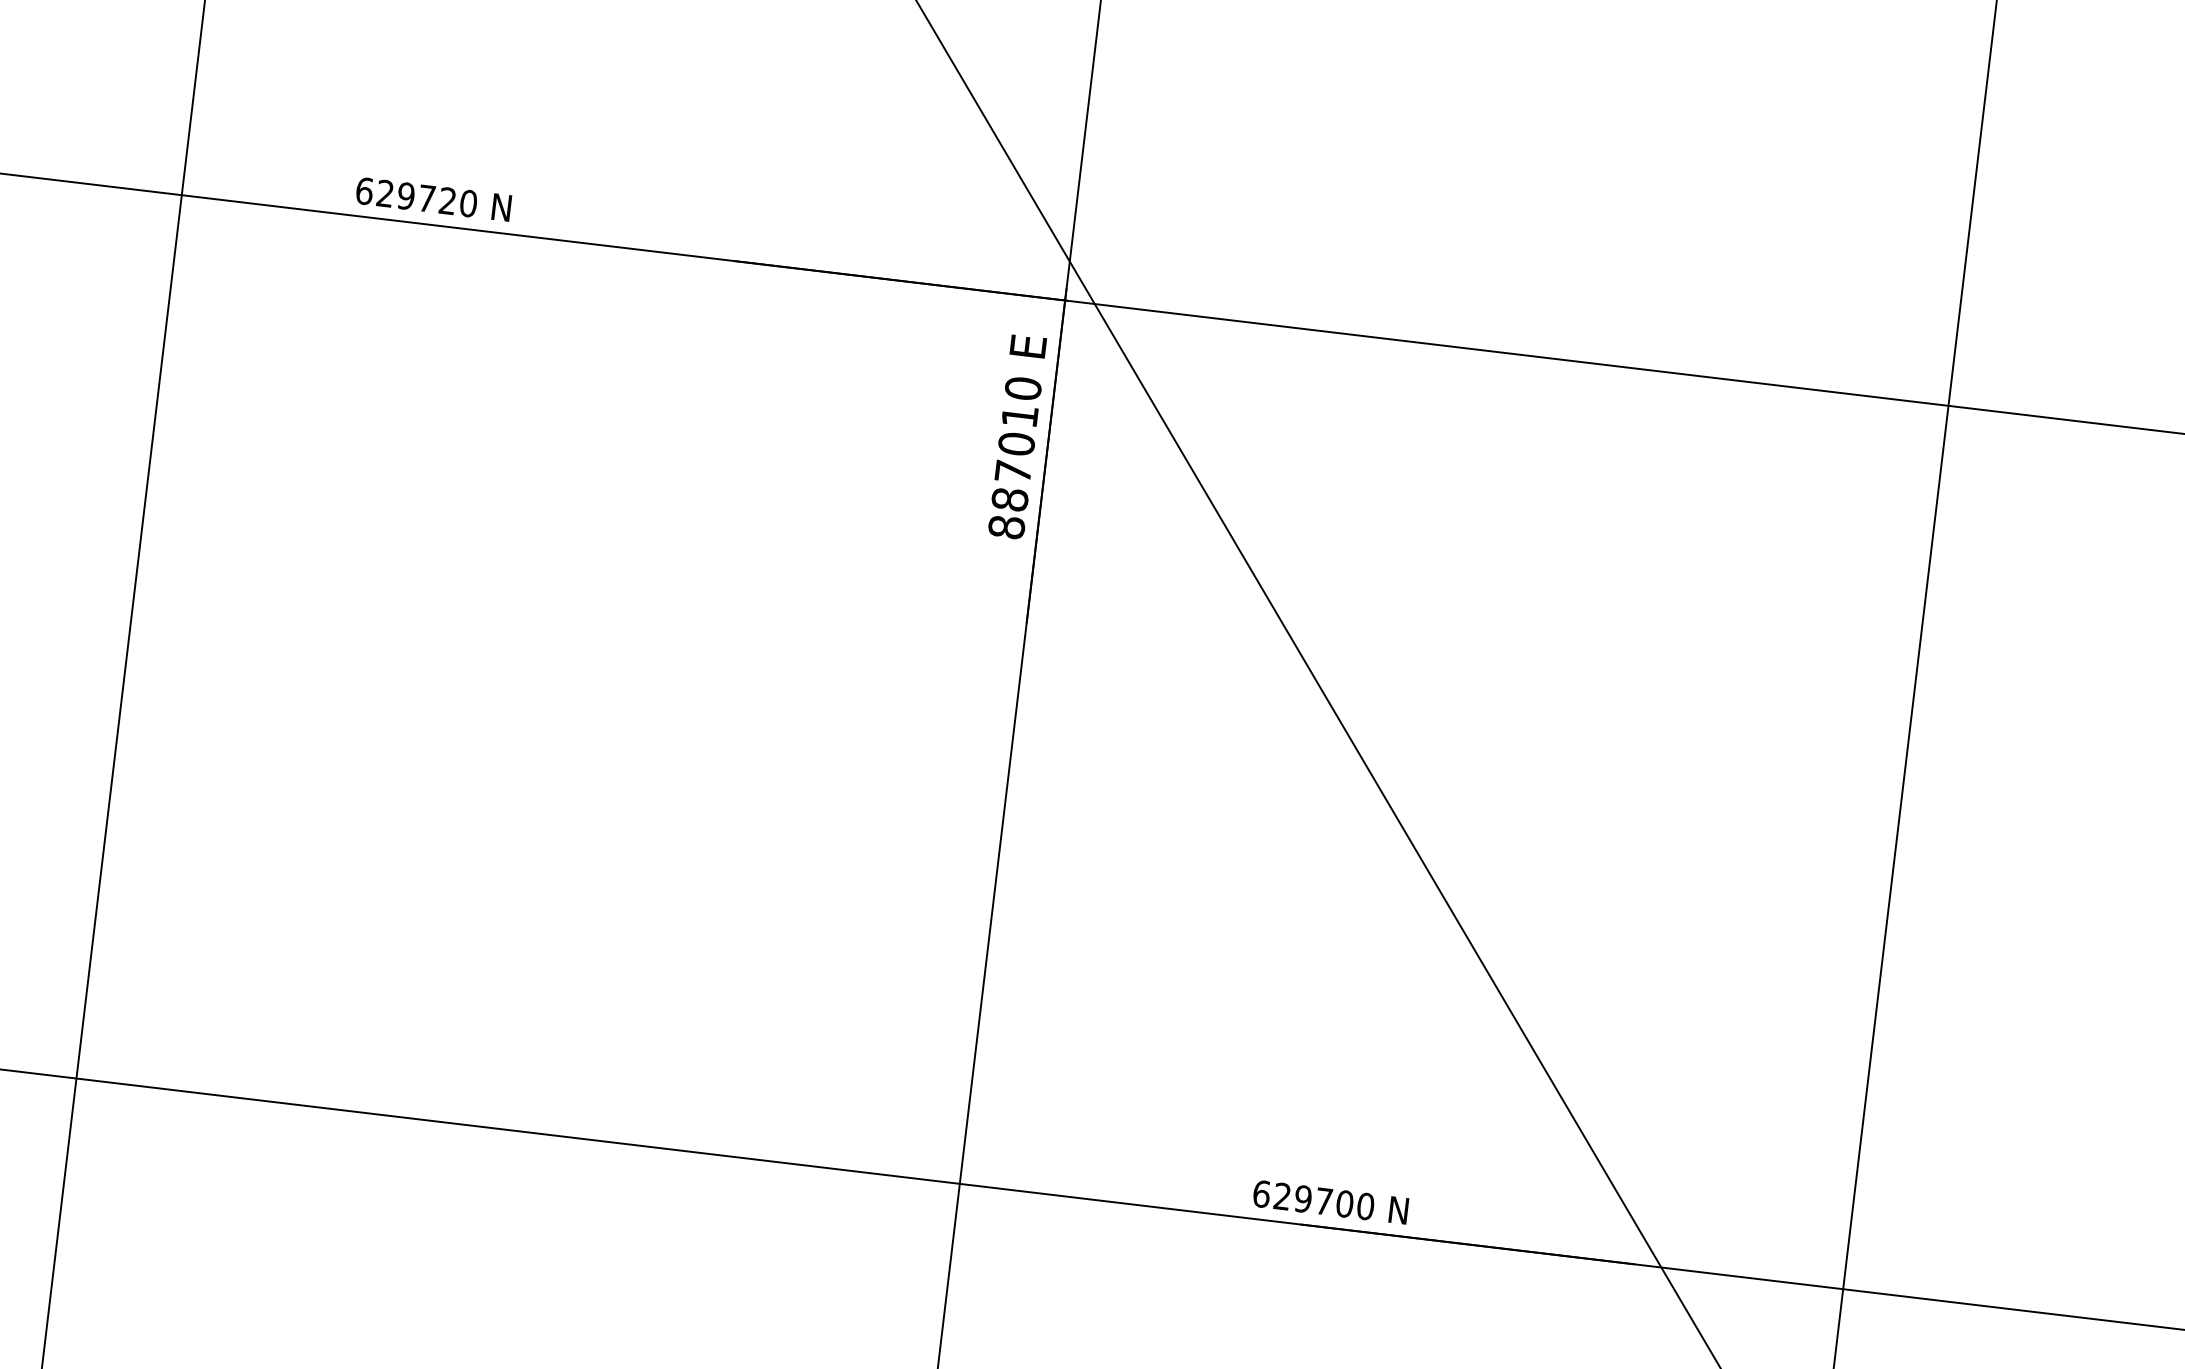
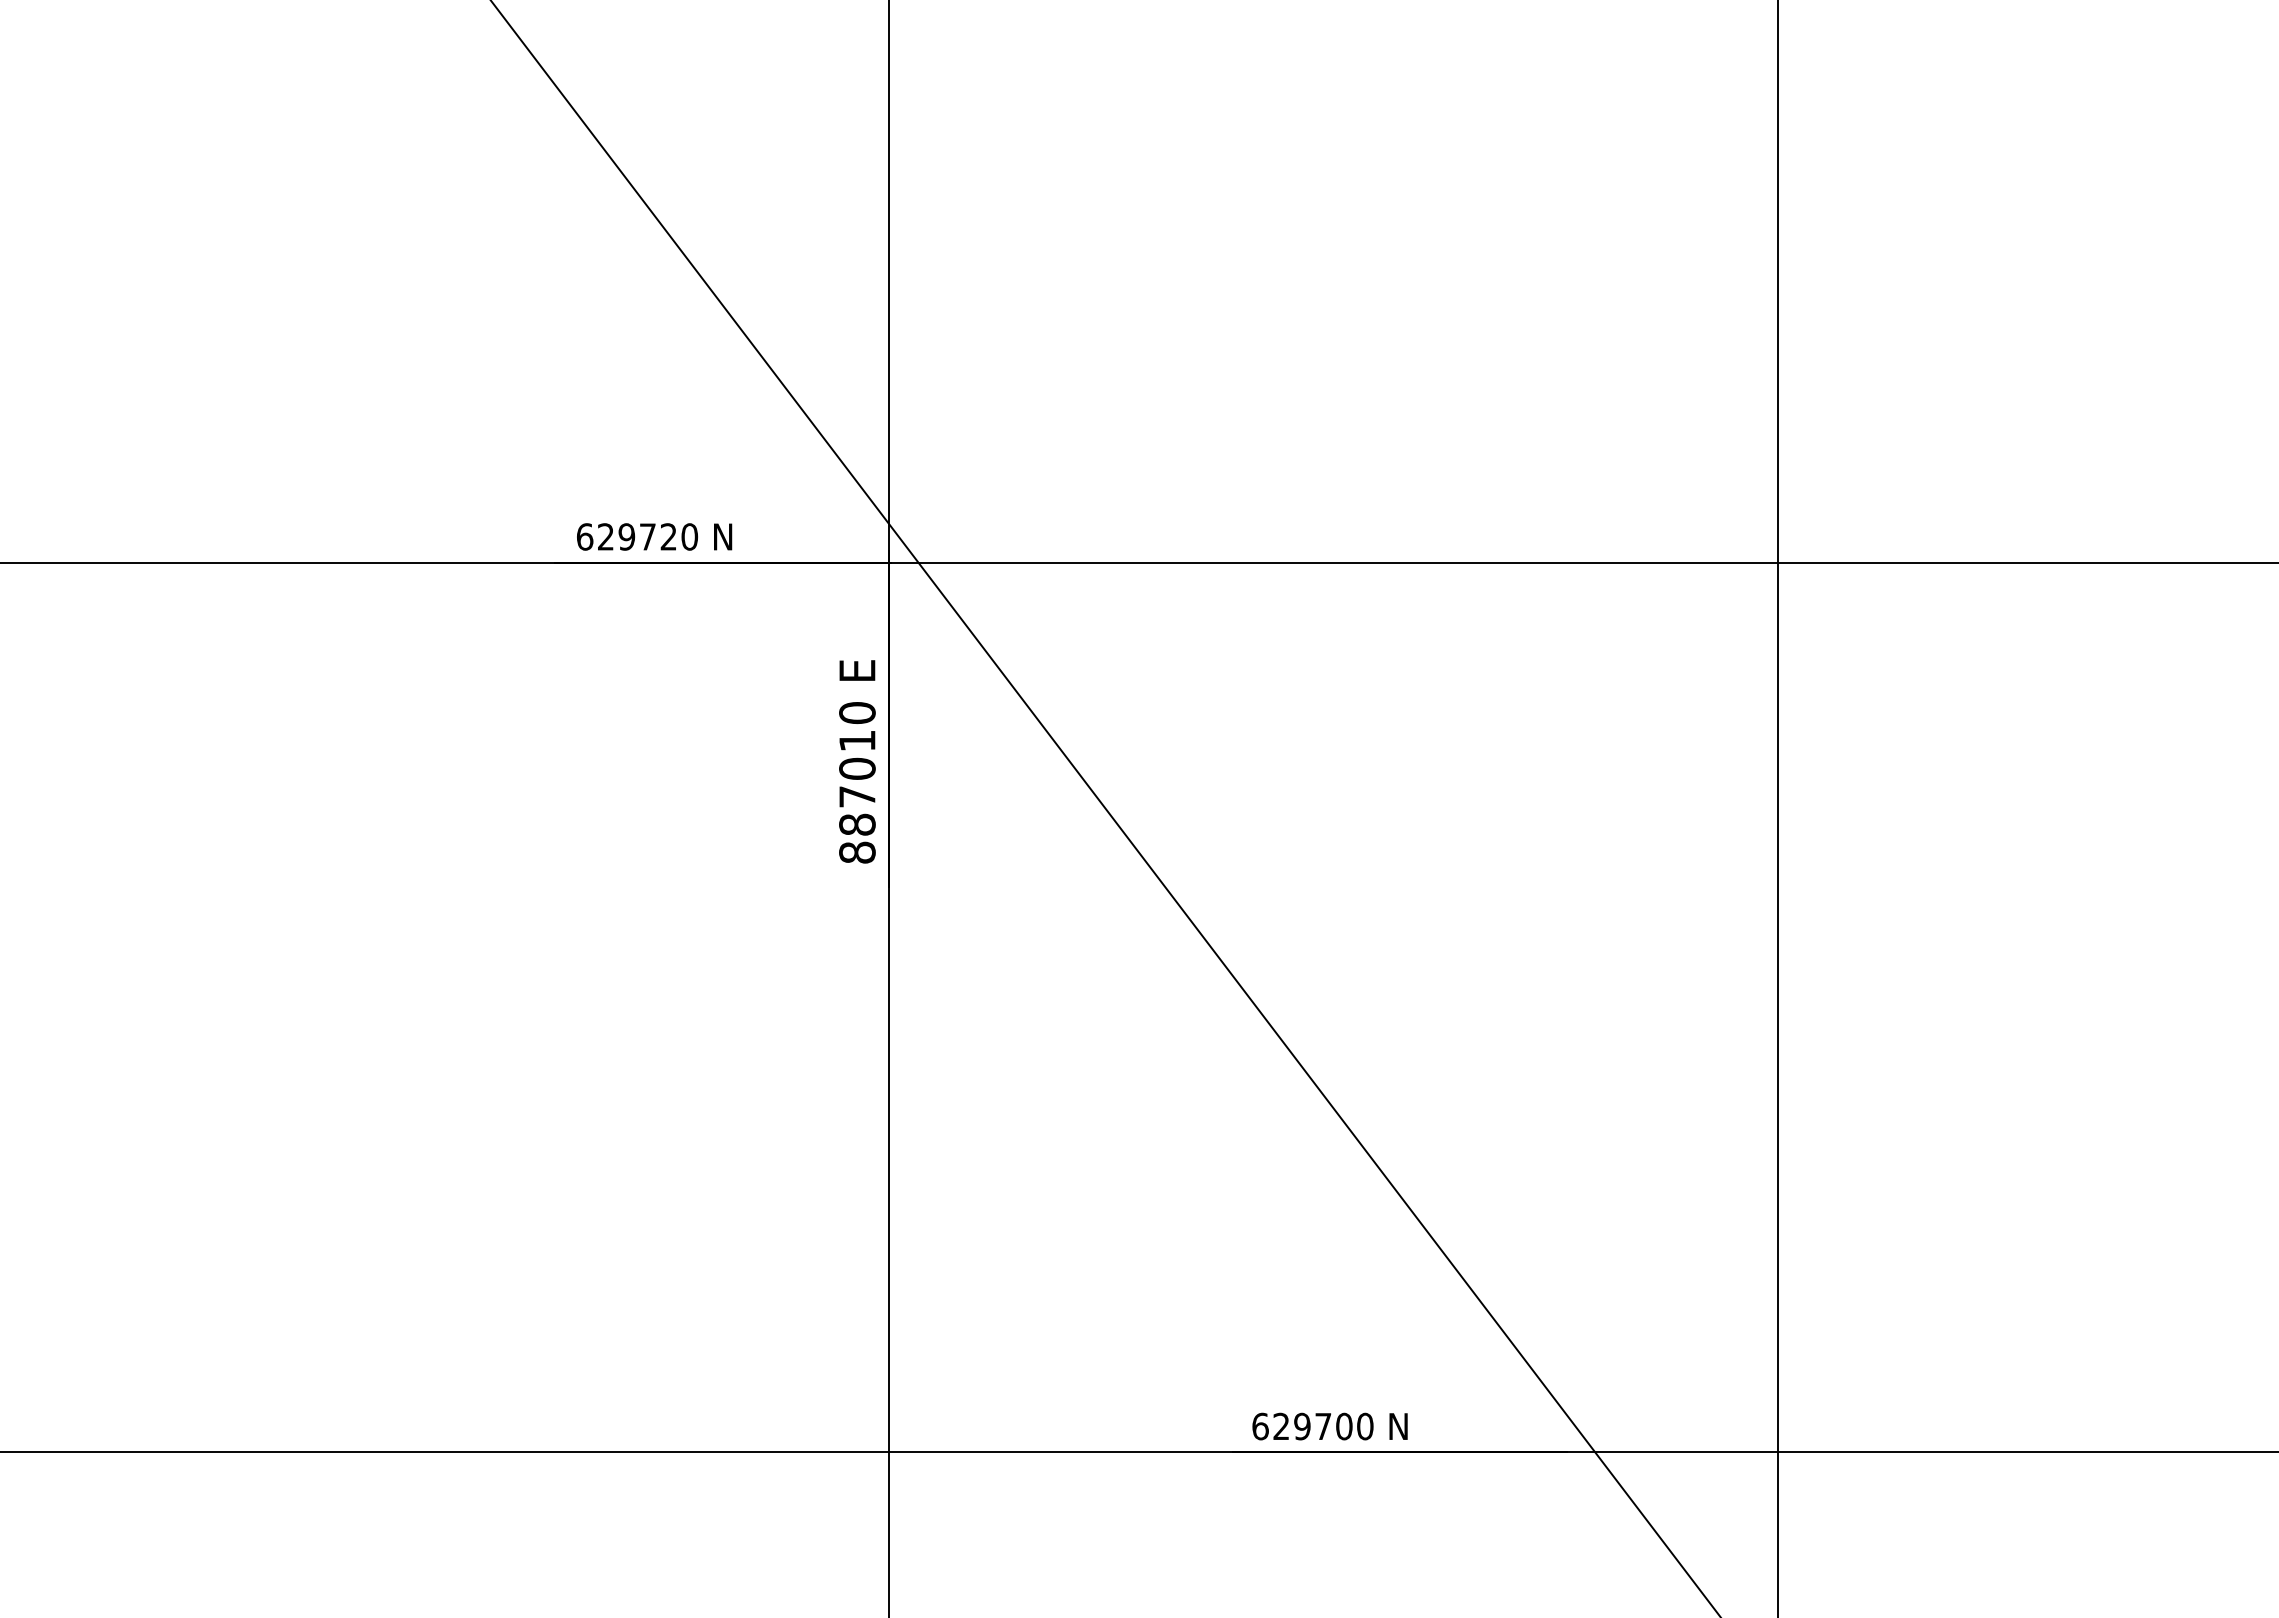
text: (433, 198) -> (654, 536), moved
text: (1017, 436) -> (857, 761), moved
text: (1330, 1202) -> (1329, 1426), moved

